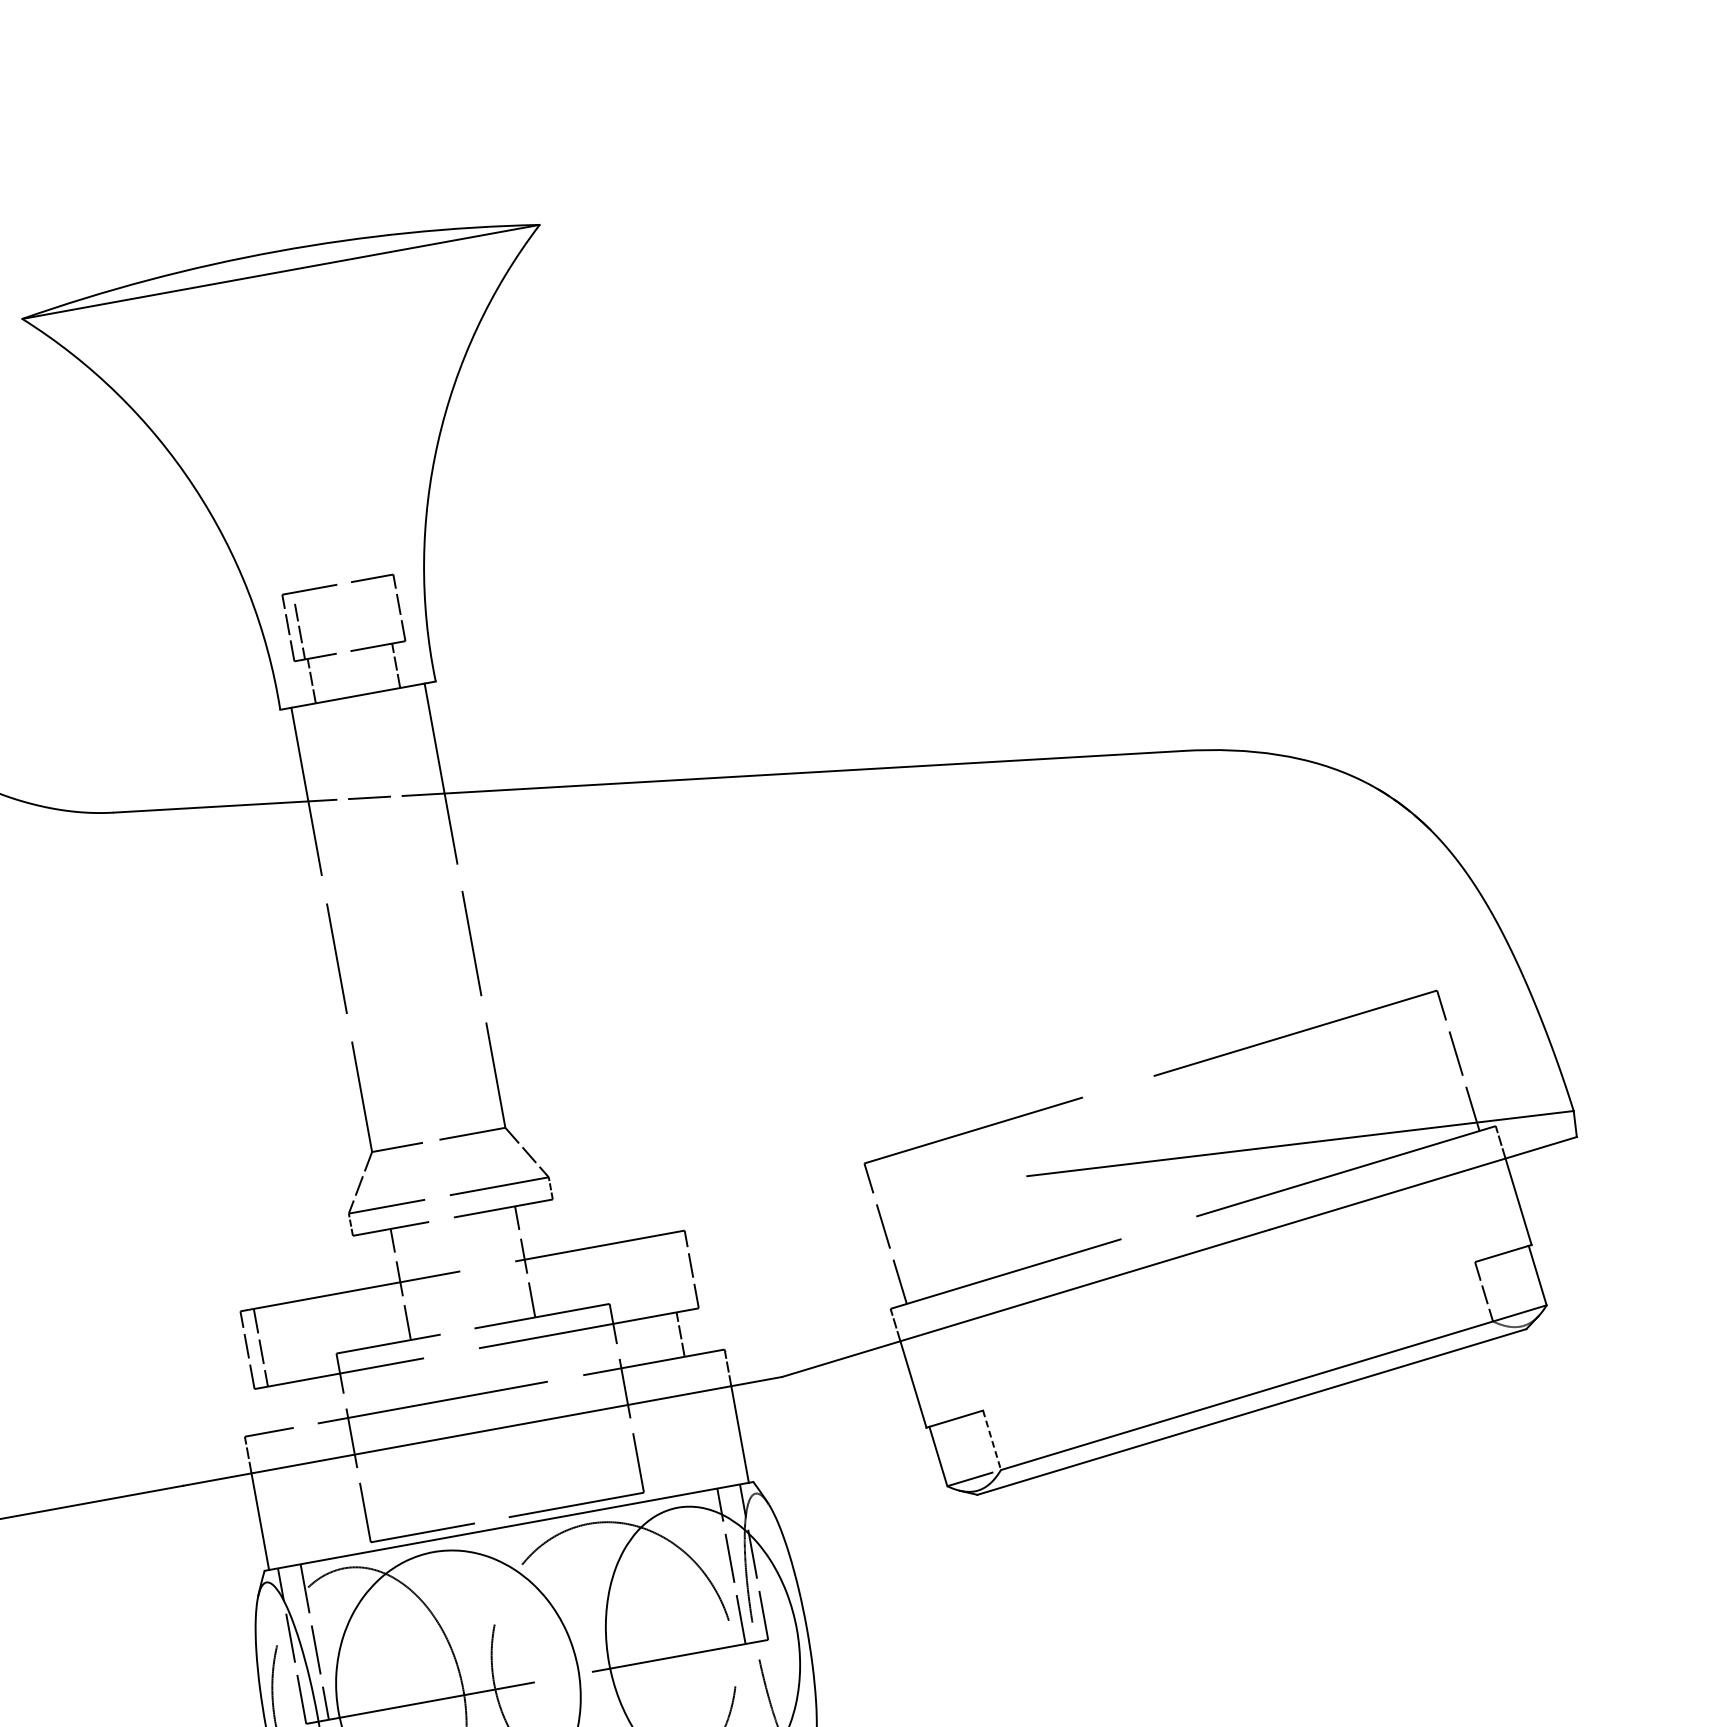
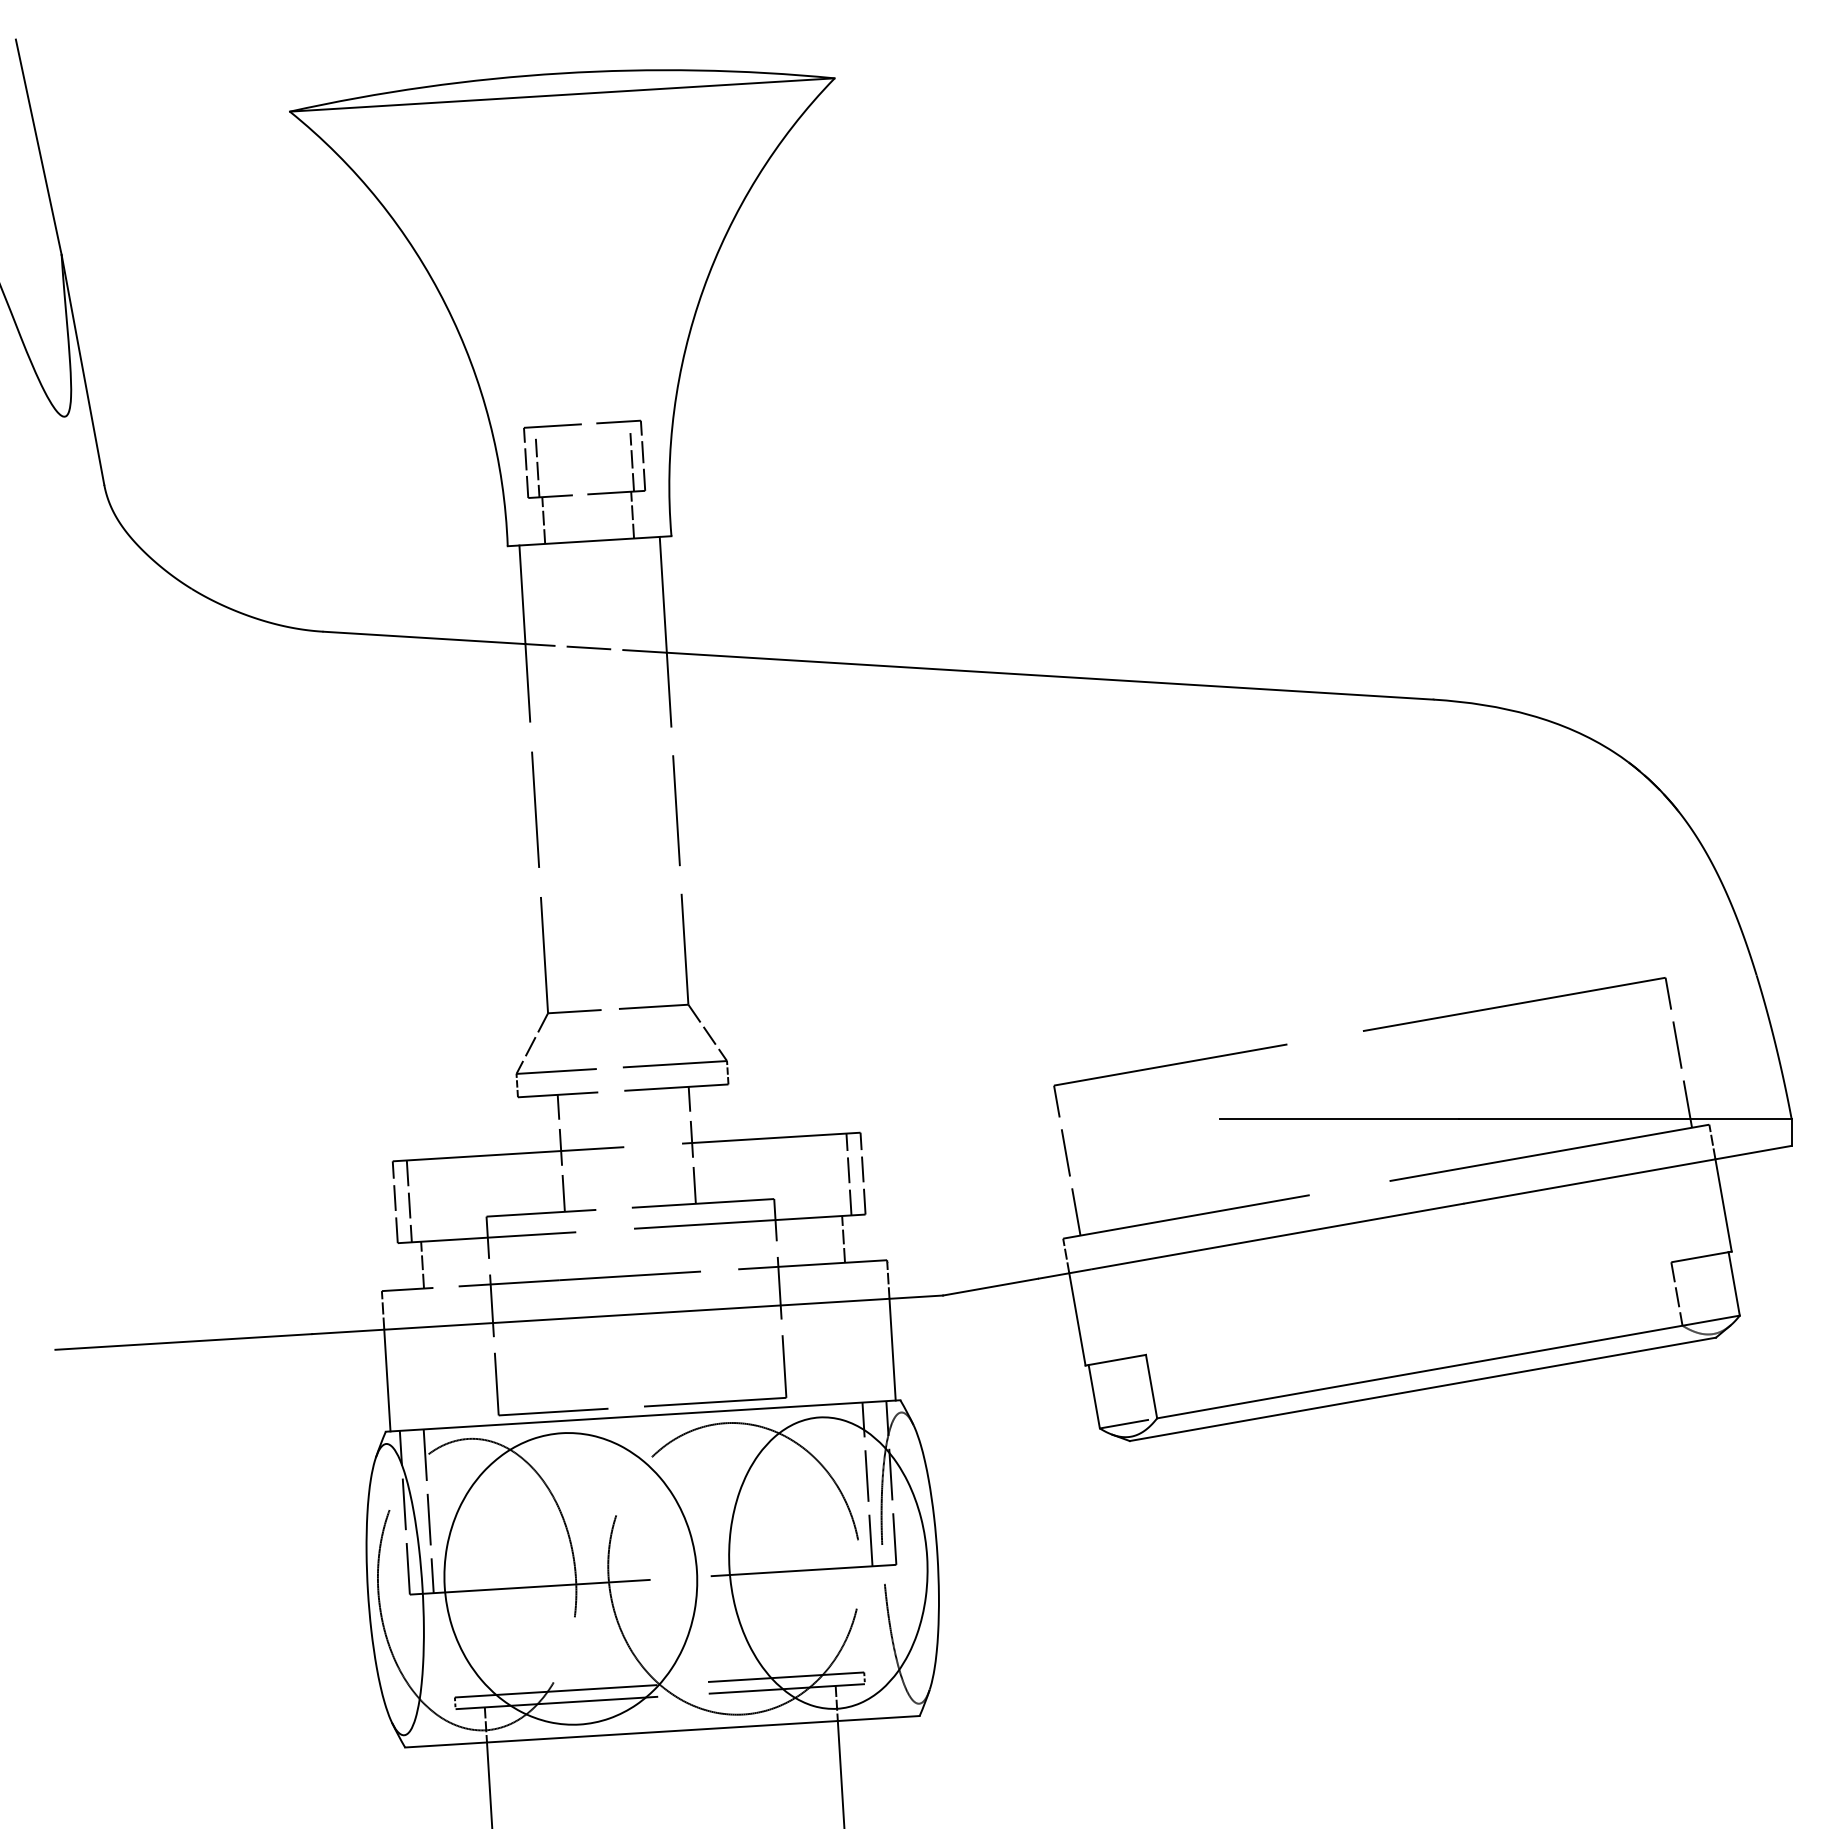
line: (390, 615) -> (632, 462), added
line: (677, 1271) -> (848, 1174), added
line: (280, 1406) -> (422, 1264), added
line: (992, 1441) -> (1151, 1387), dashed -> solid

